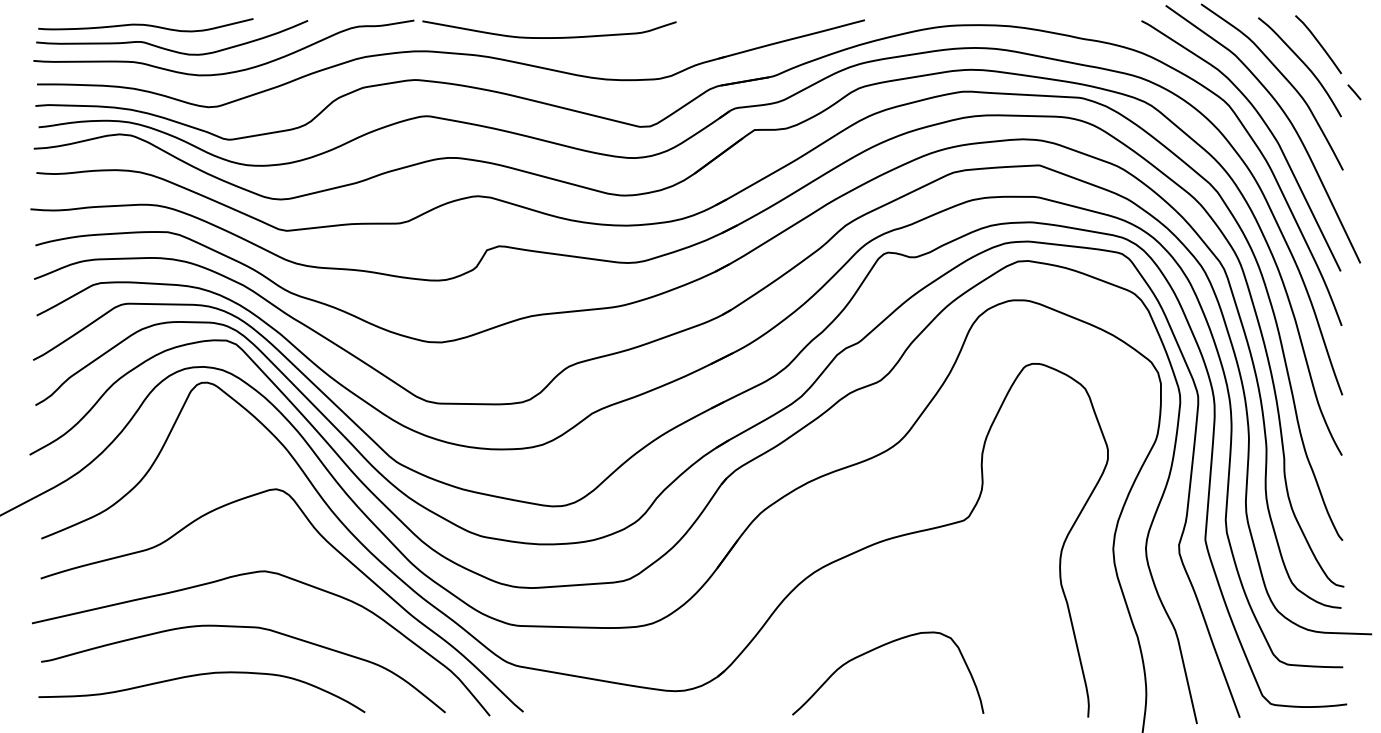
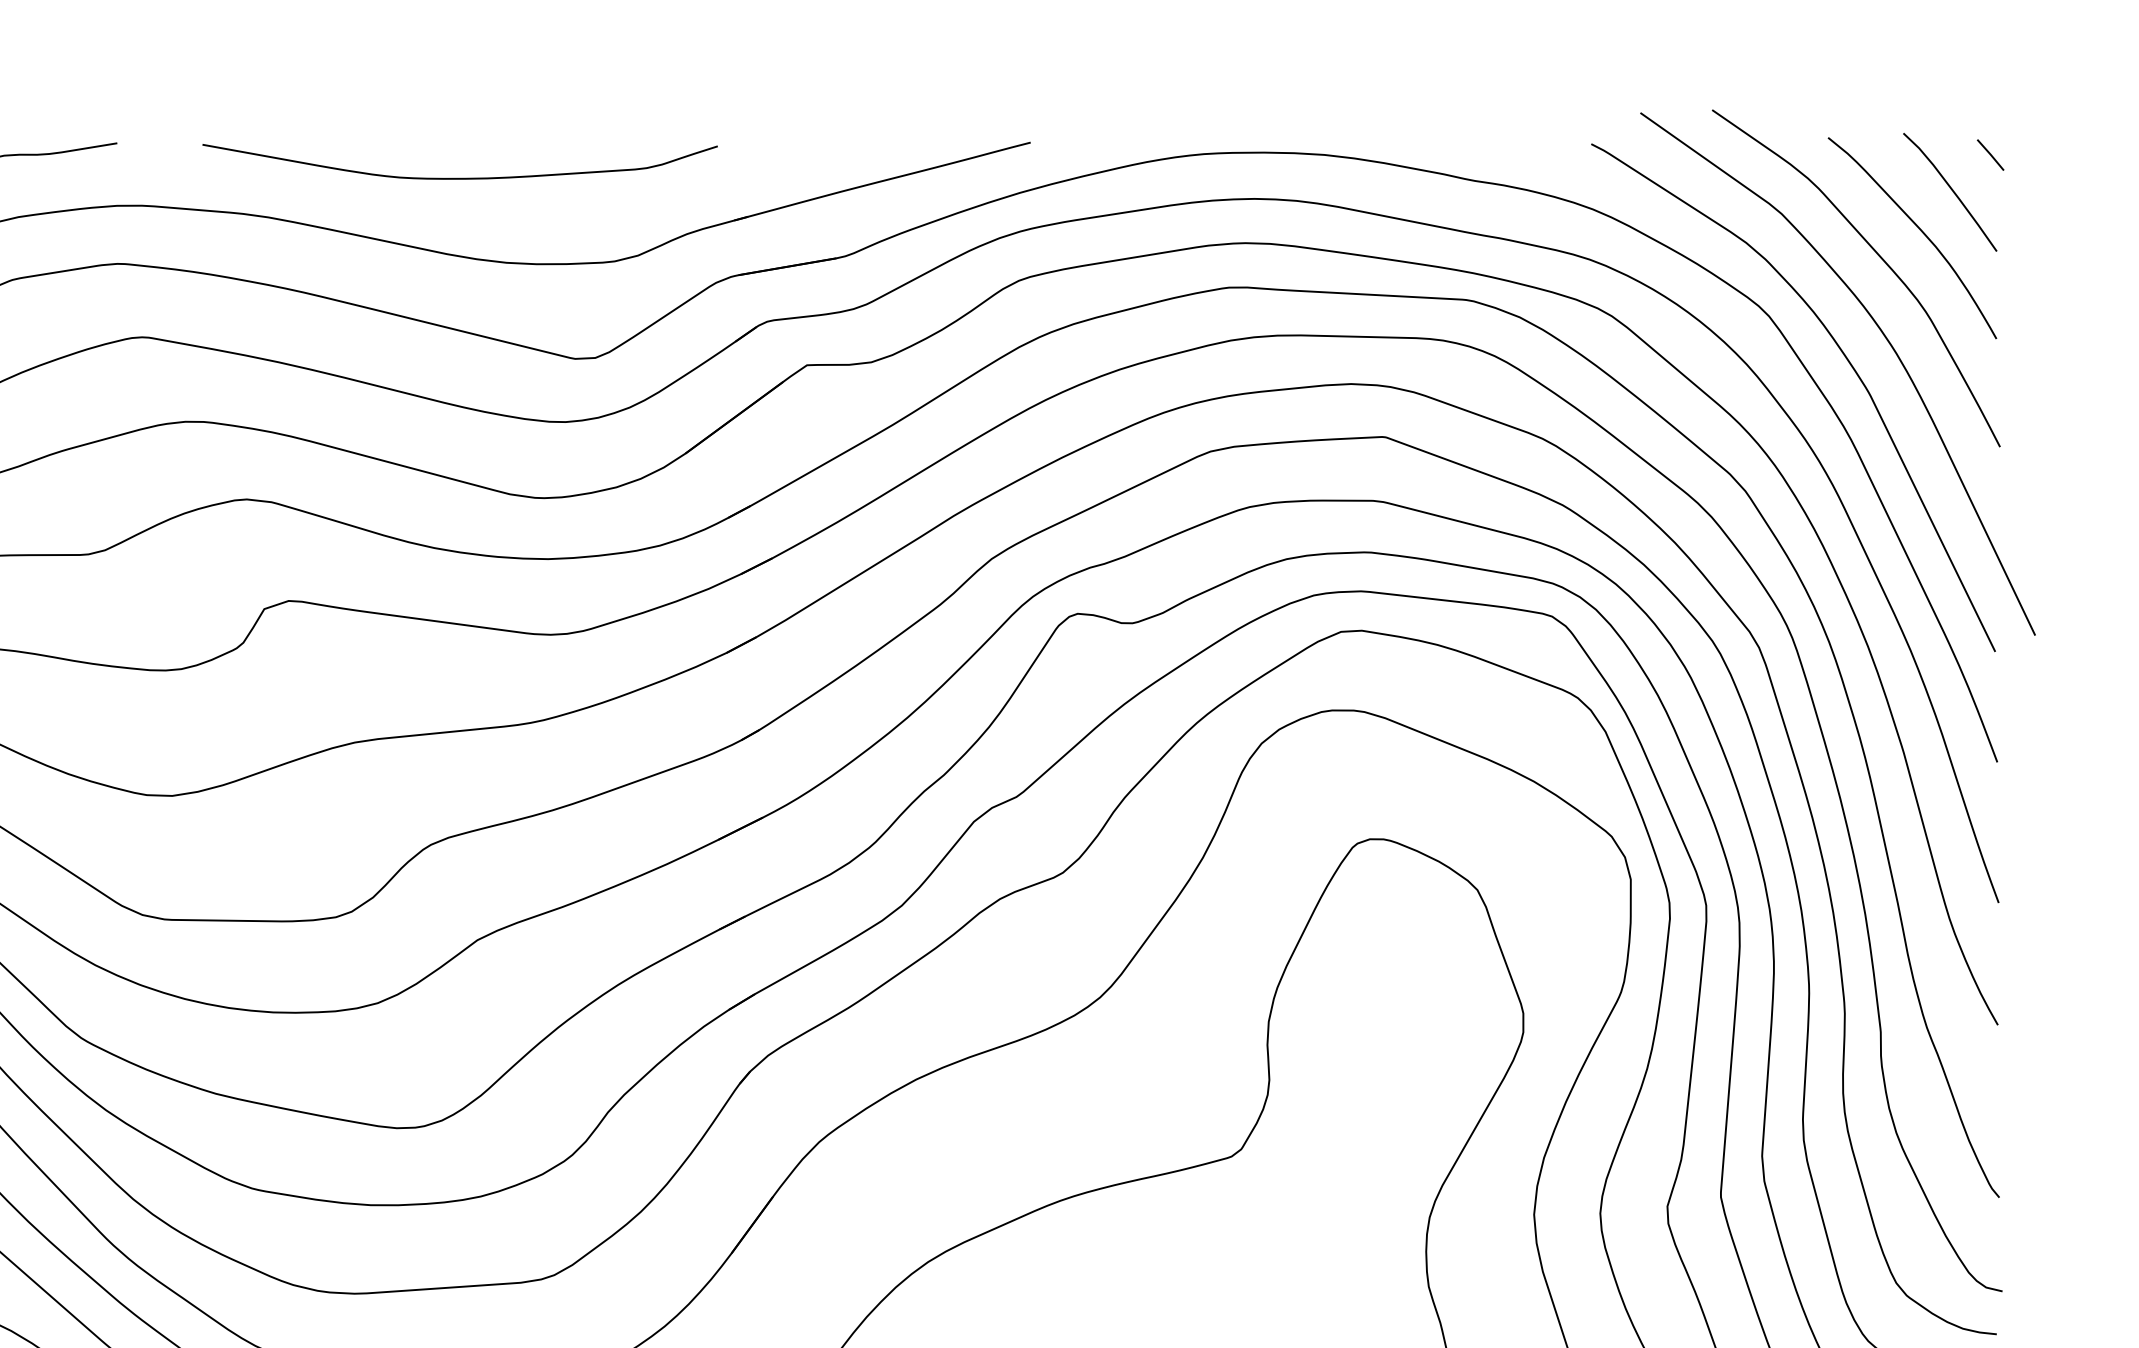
curve: (549, 37) -> (460, 177), moved
line: (1354, 92) -> (1990, 155), moved

